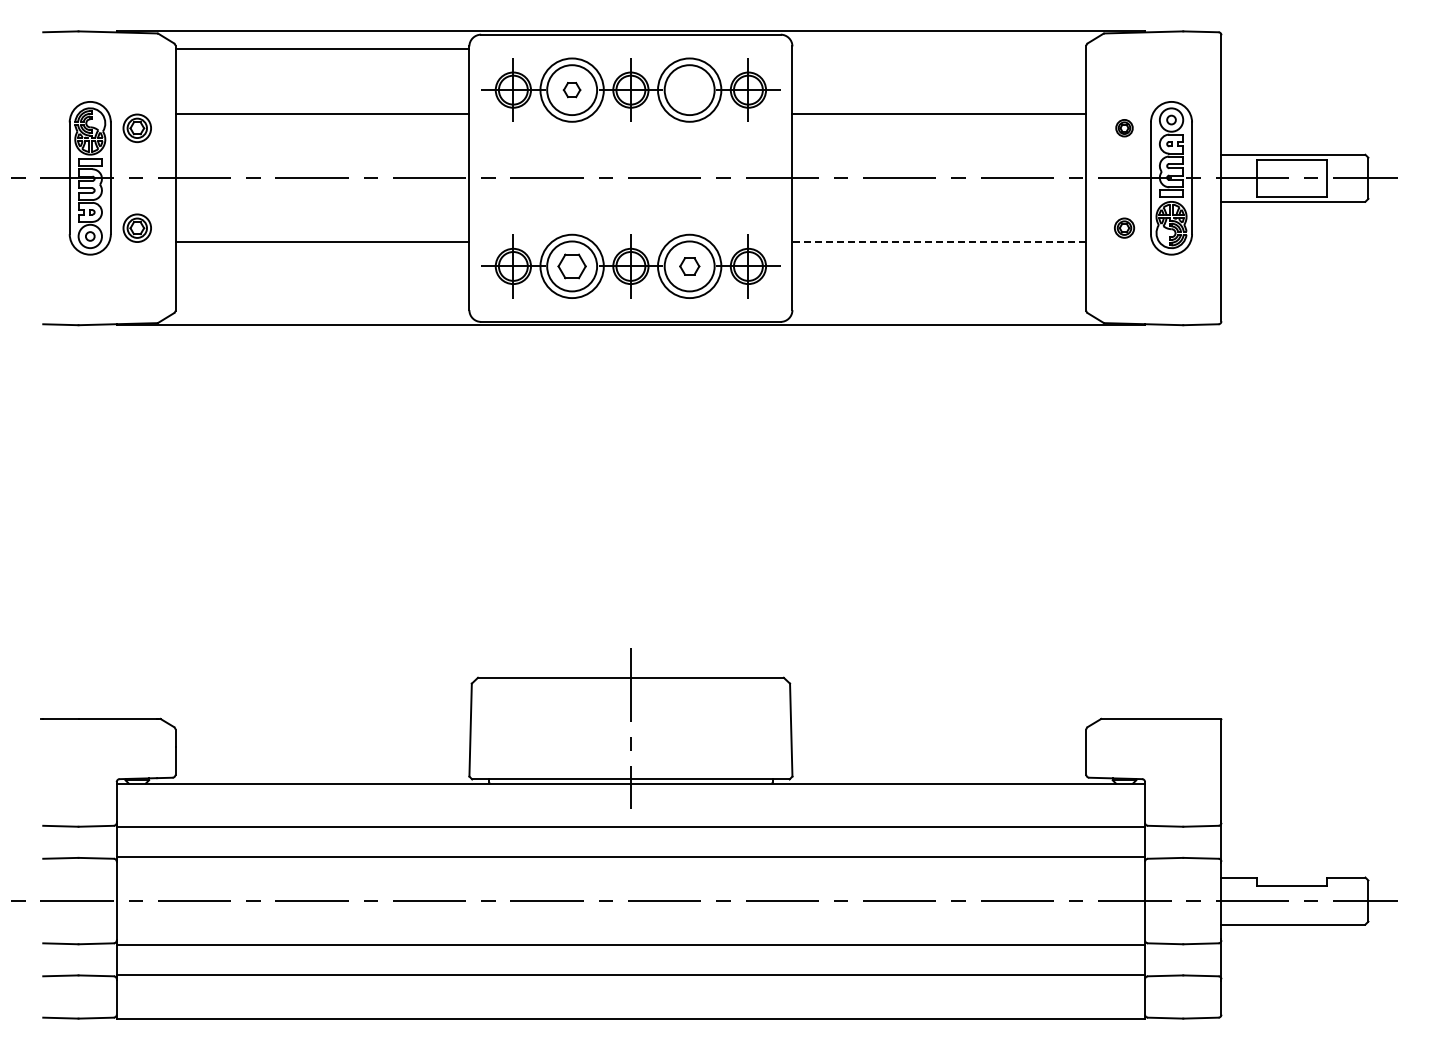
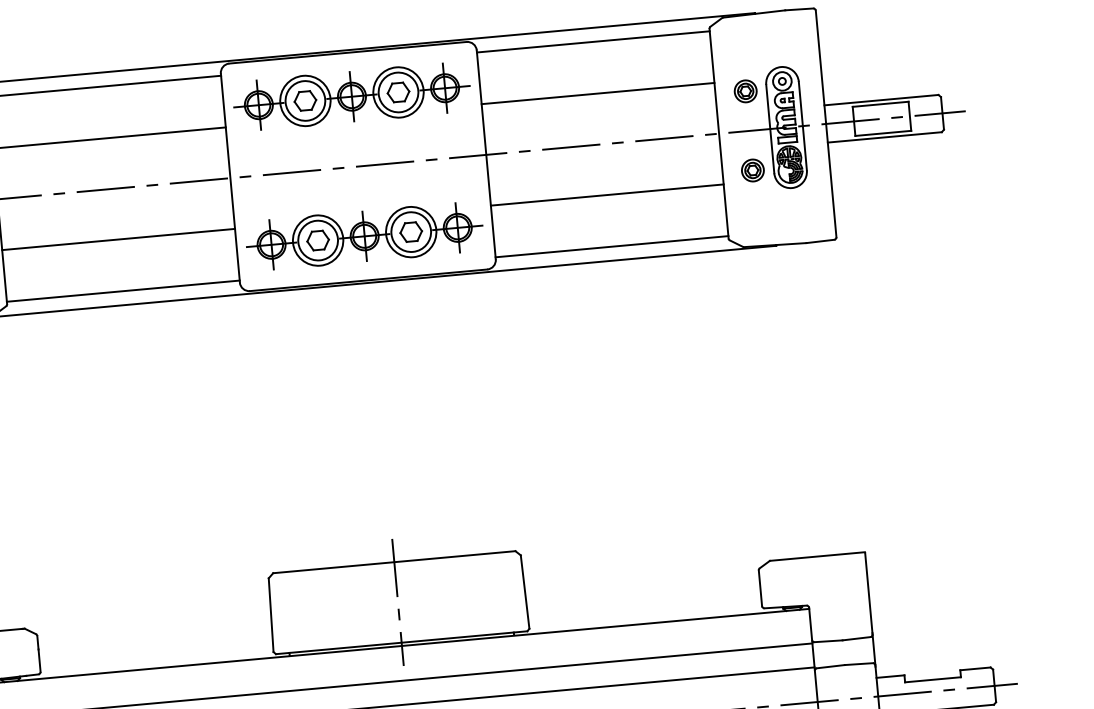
line: (939, 49) -> (593, 42), added
part: (571, 89) -> (304, 100), size x1.67
part: (689, 89) -> (398, 91), added
part: (1124, 127) -> (745, 90), size x1.67
part: (1124, 227) -> (752, 169), size x1.43
line: (939, 242) -> (607, 195), dashed -> solid
part: (689, 266) -> (411, 232), size x1.43
line: (322, 307) -> (123, 291), added
line: (939, 307) -> (612, 246), added

